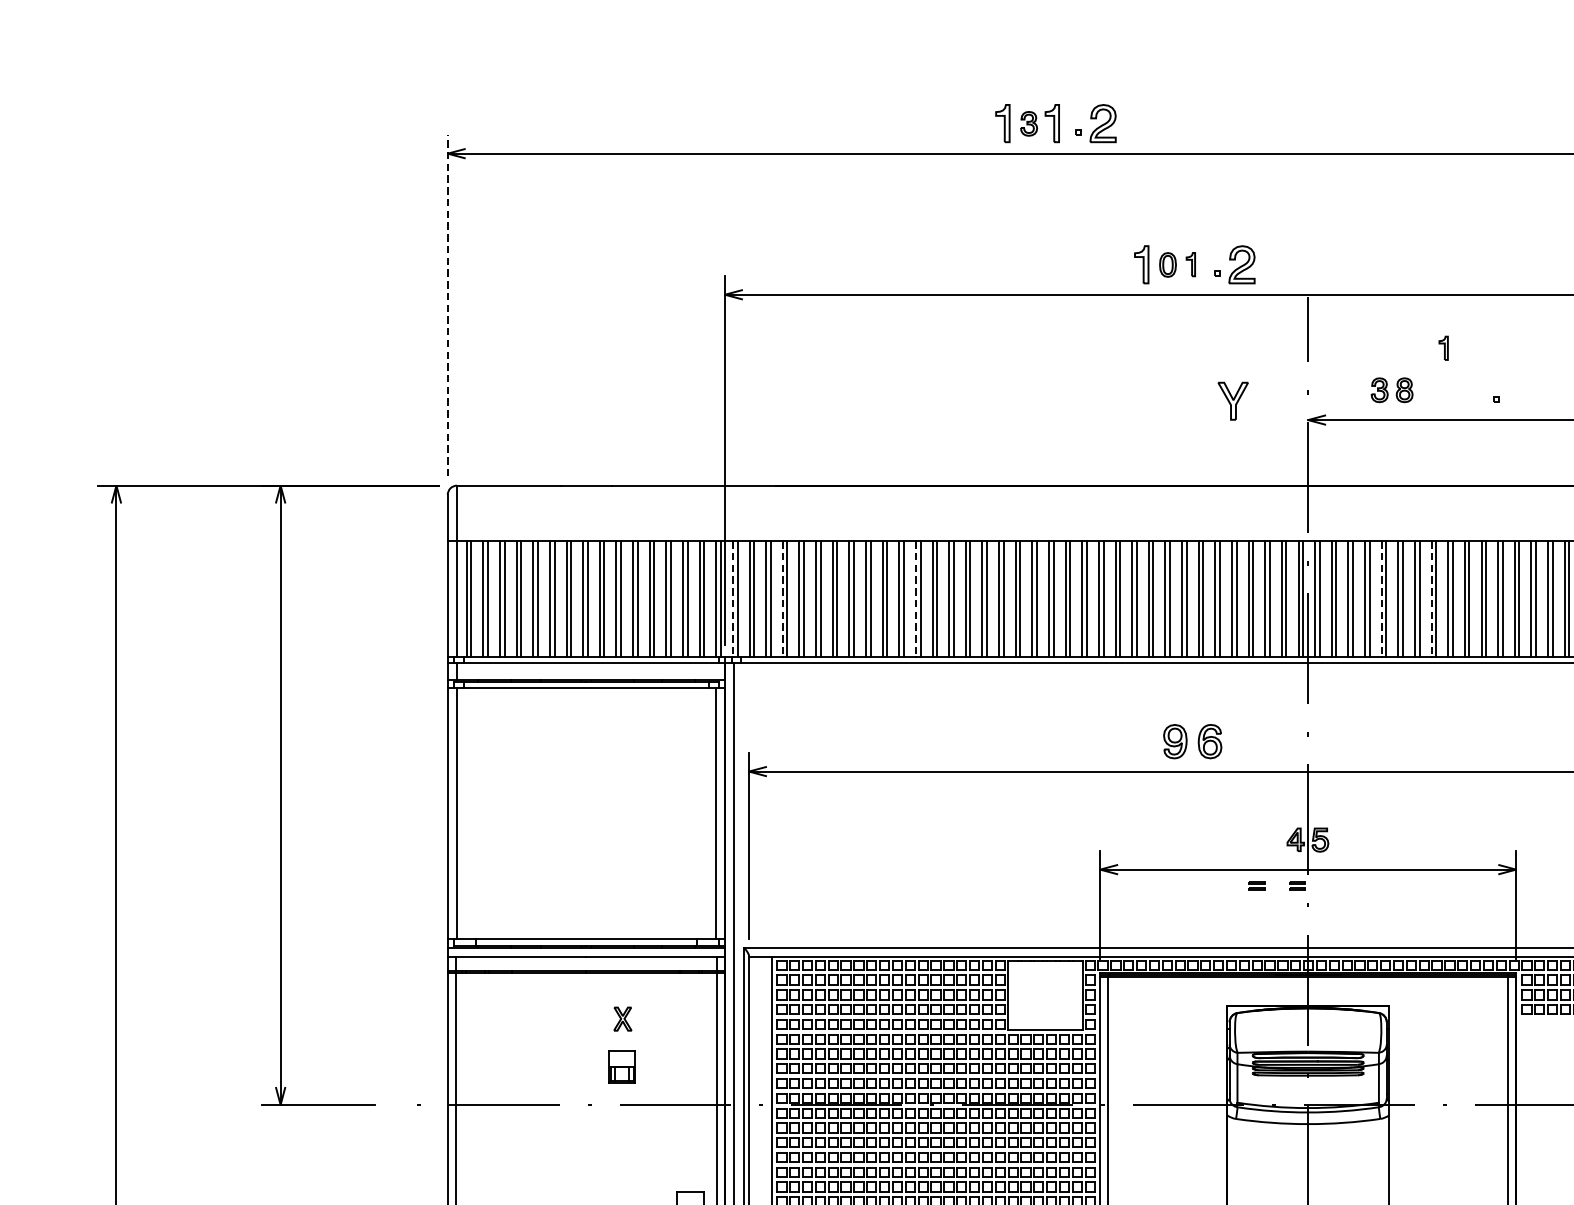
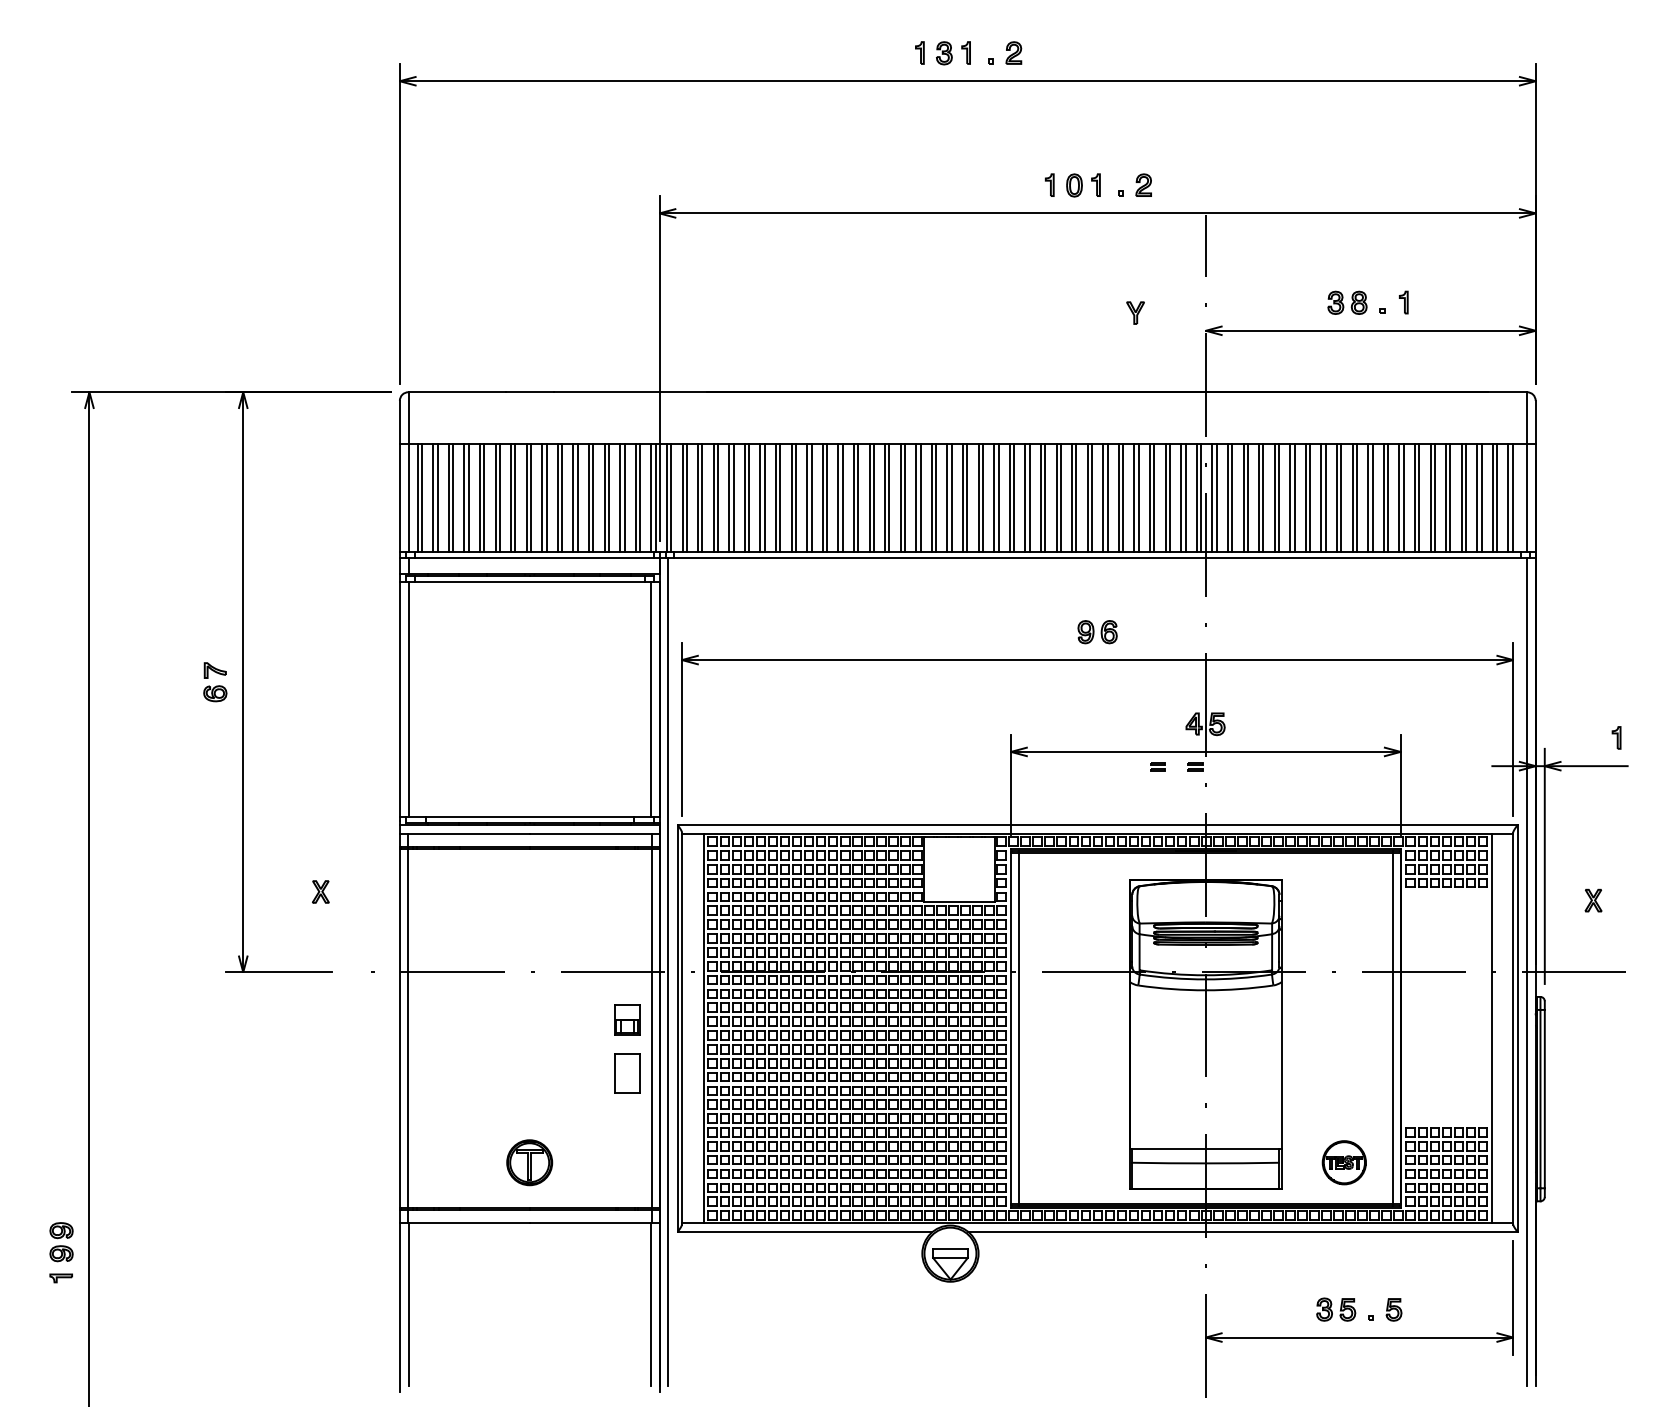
part: (1002, 122) -> (919, 52), size x0.62
part: (1051, 122) -> (965, 52), size x0.62
part: (1102, 122) -> (1013, 52), size x0.62
part: (1141, 263) -> (1049, 184), size x0.62
part: (1241, 263) -> (1143, 184), size x0.62
line: (447, 305) -> (399, 223), dashed -> solid
part: (1443, 348) -> (1403, 302), moved
part: (1392, 389) -> (1347, 302), moved
part: (1233, 400) -> (1135, 312), size x0.62
line: (732, 599) -> (666, 498), dashed -> solid
line: (782, 599) -> (713, 498), dashed -> solid
line: (916, 599) -> (838, 498), dashed -> solid
line: (1381, 599) -> (1274, 498), dashed -> solid
line: (1431, 599) -> (1321, 498), dashed -> solid
part: (1192, 742) -> (1097, 632), size x0.71
part: (250, 795) -> (215, 682), added
part: (622, 1018) -> (320, 891), moved
part: (622, 1066) -> (627, 1019), moved

